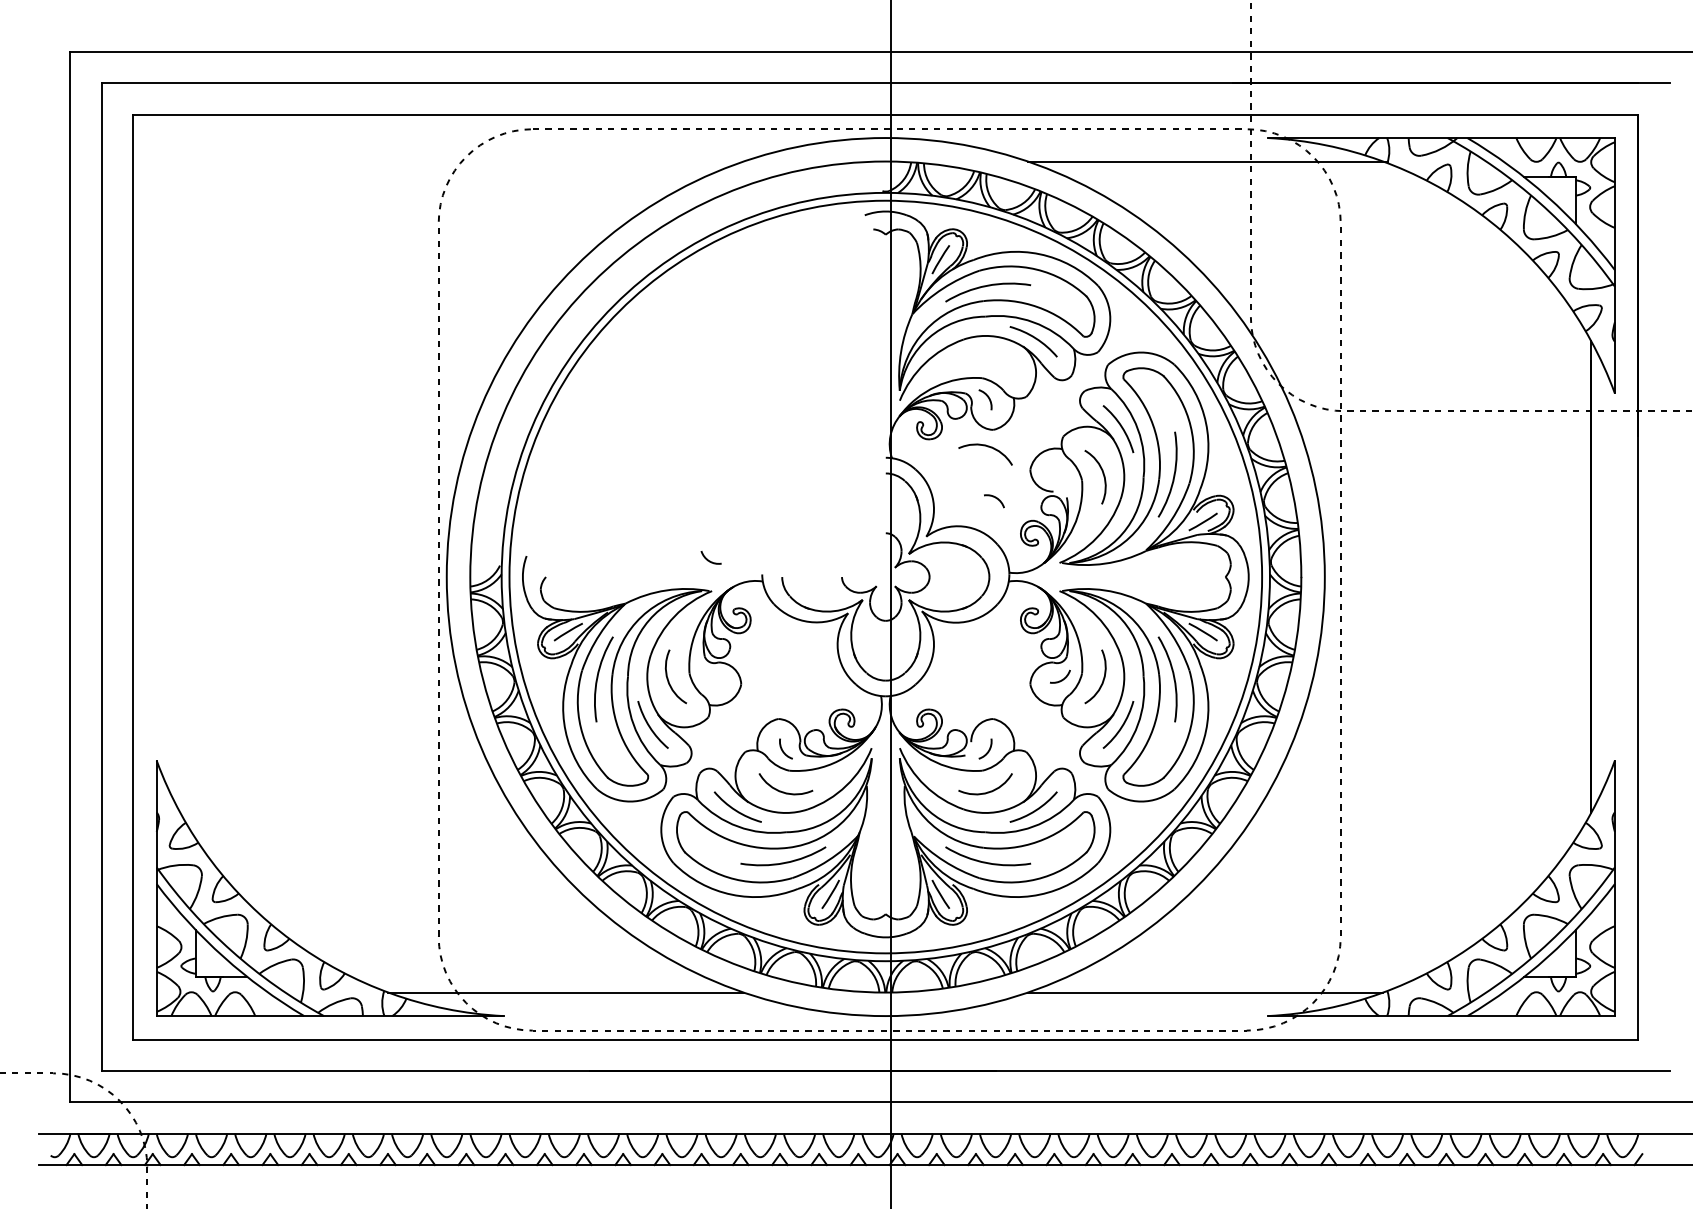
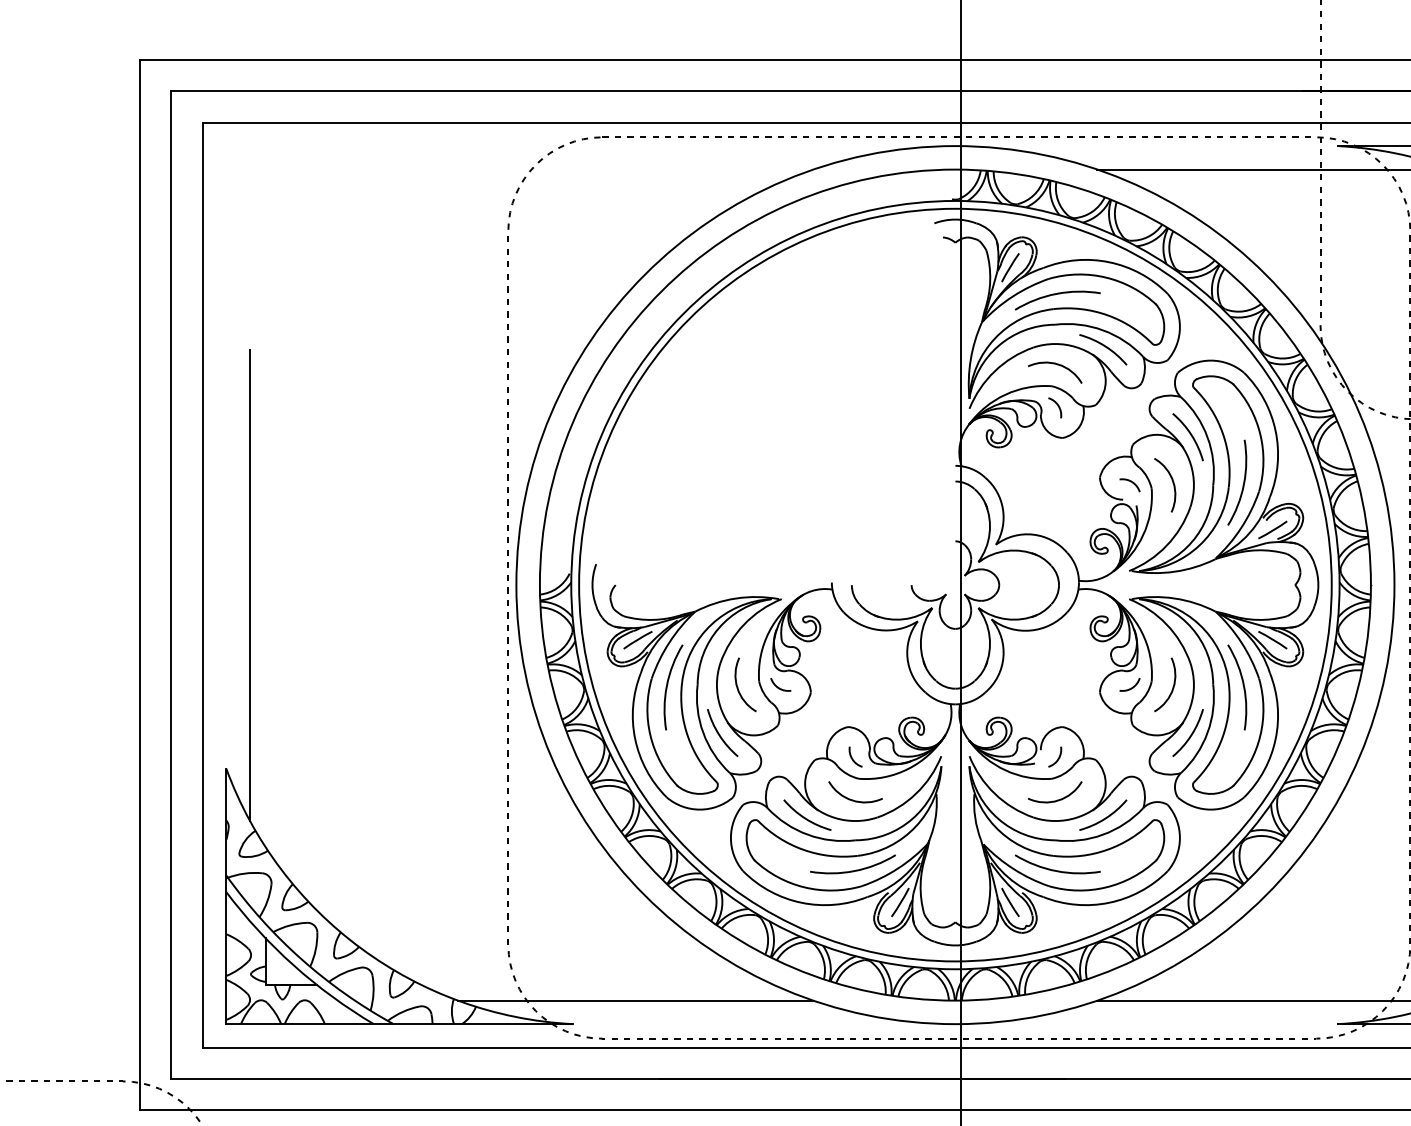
arc: (987, 447) -> (1057, 365), moved
arc: (996, 499) -> (1132, 483), moved
arc: (708, 559) -> (778, 686), moved
line: (180, 576) -> (250, 584), added

